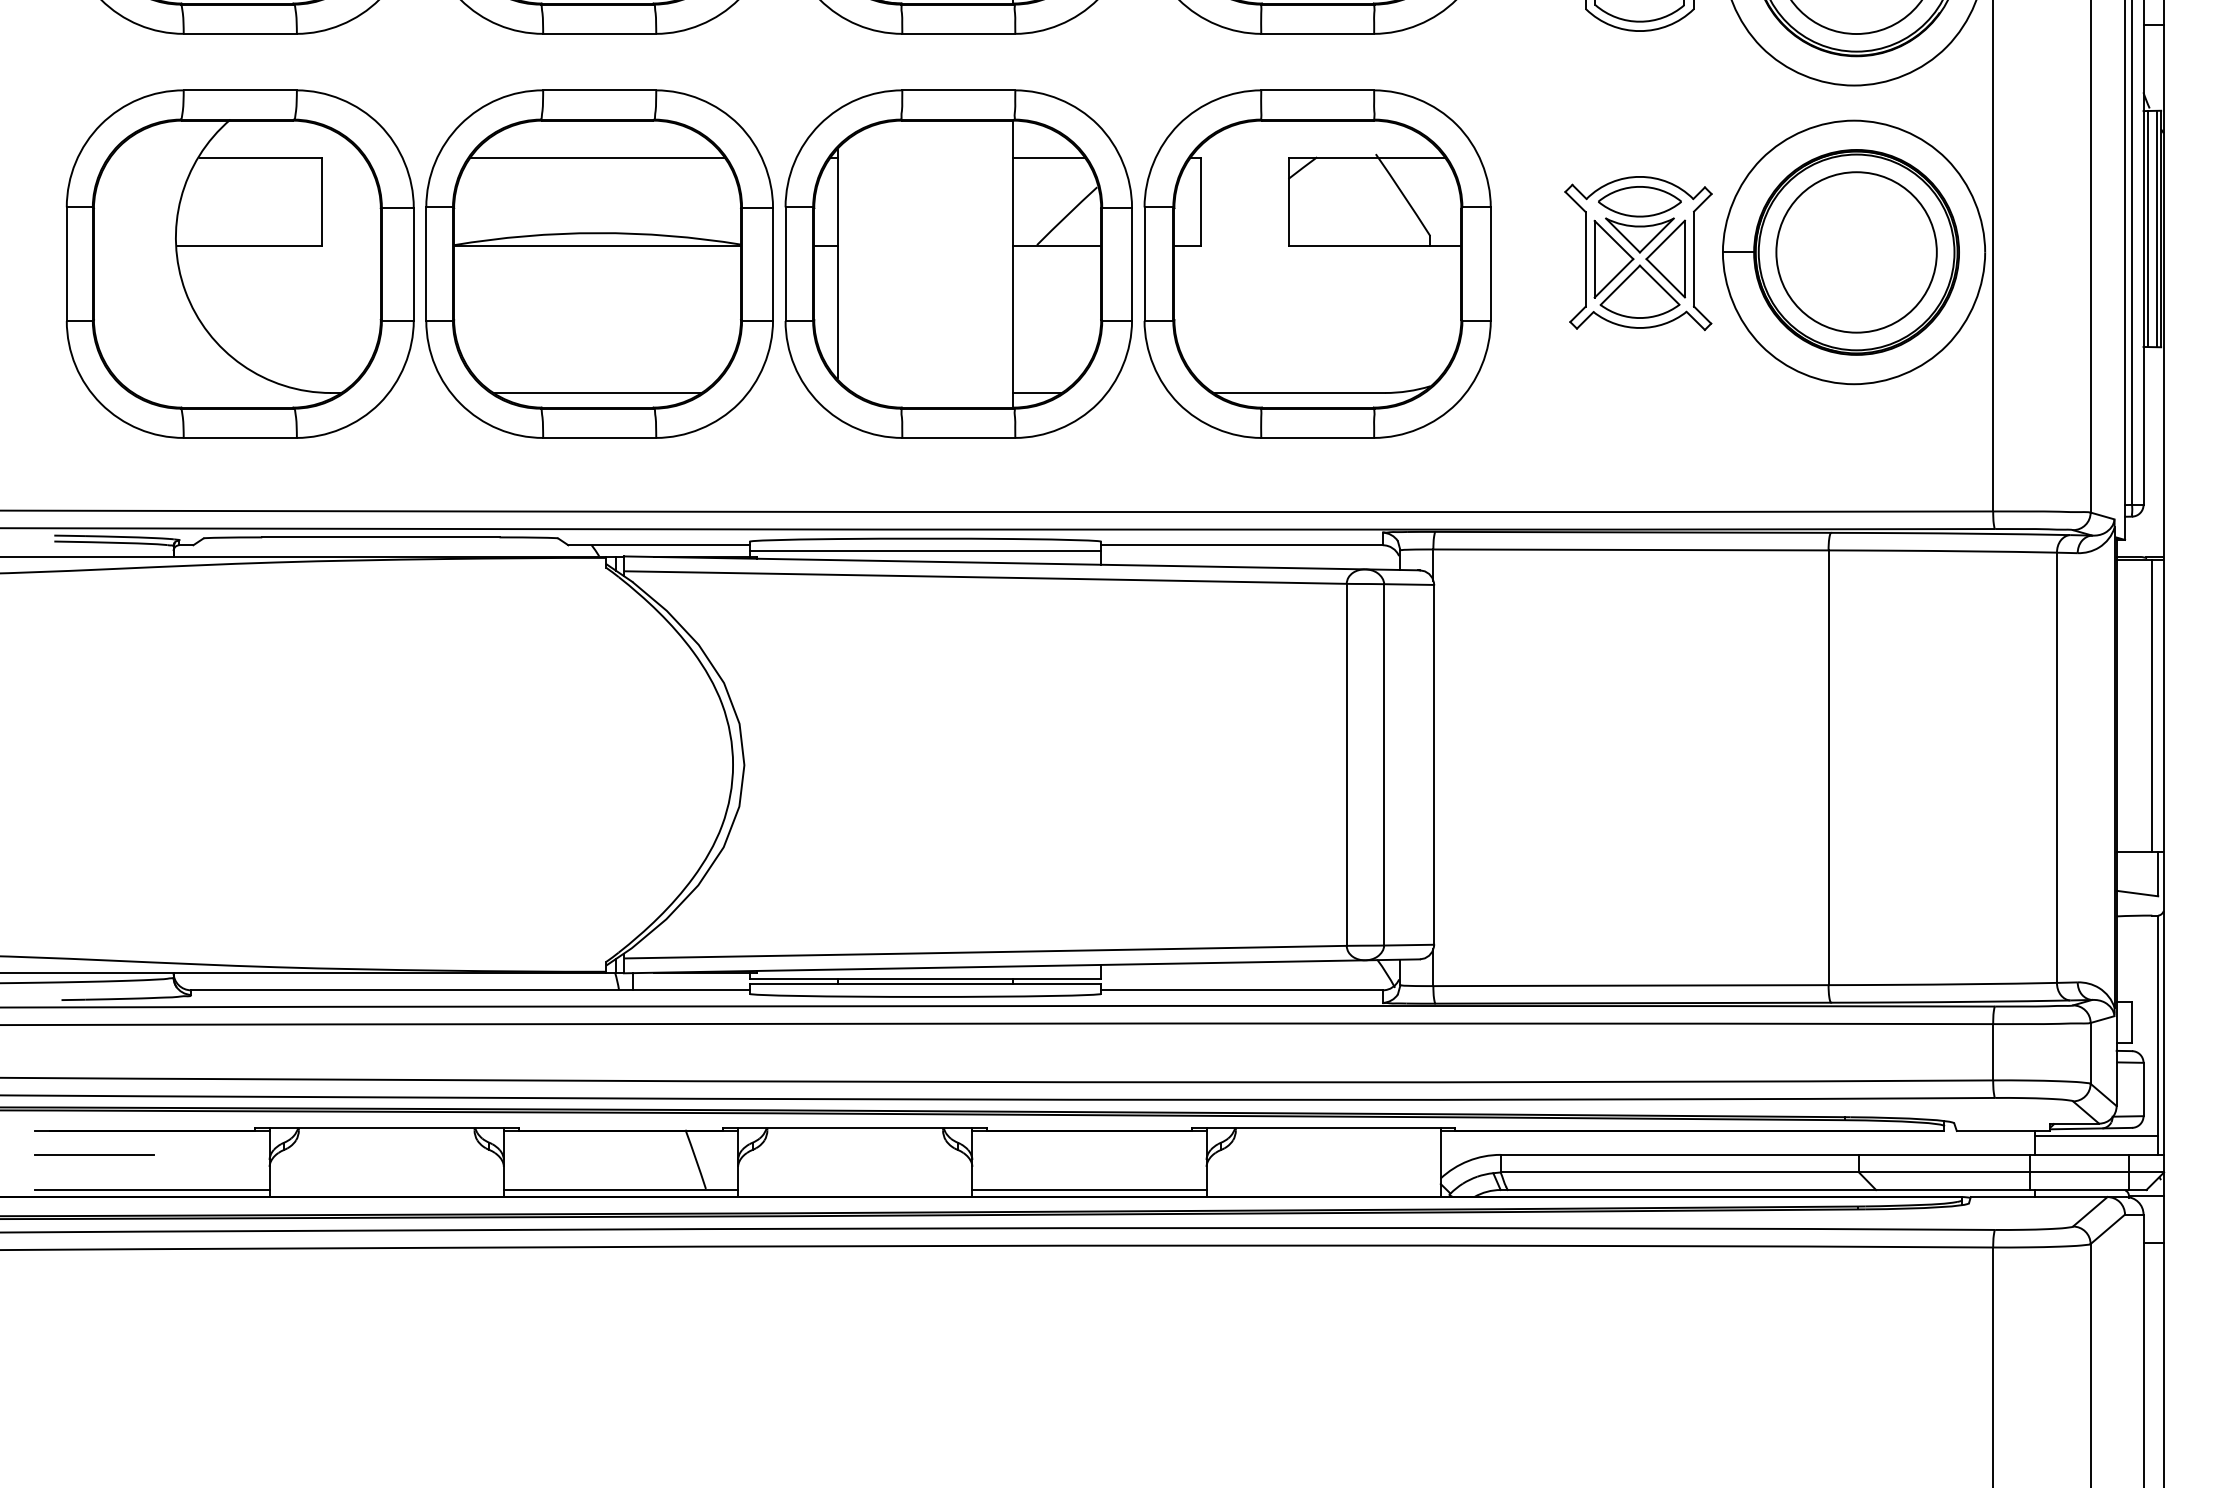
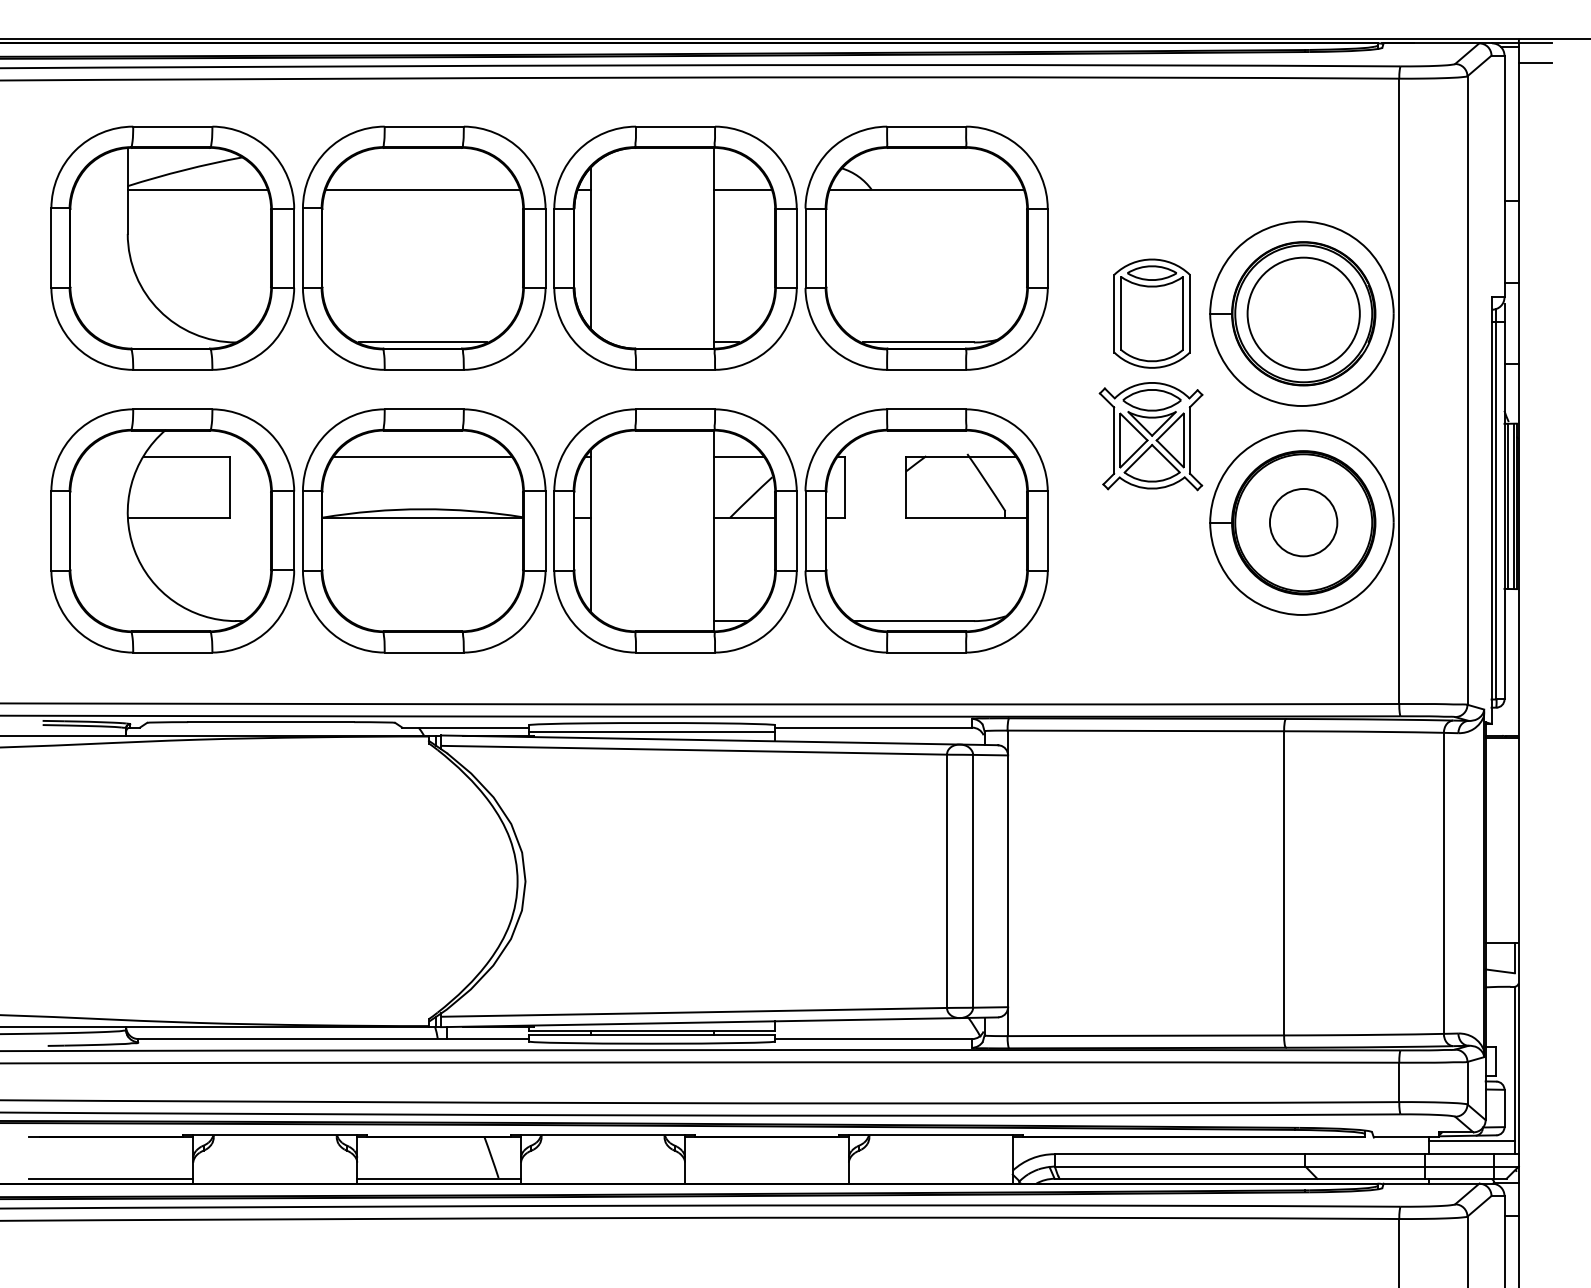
circle: (1856, 252) -> (1303, 522), size x0.6
part: (1637, 253) -> (1150, 436), moved
line: (597, 393) -> (422, 621), removed
line: (2152, 705) -> (1510, 839), removed
line: (94, 1153) -> (70, 1153), removed
line: (1088, 1189) -> (766, 1178), removed

